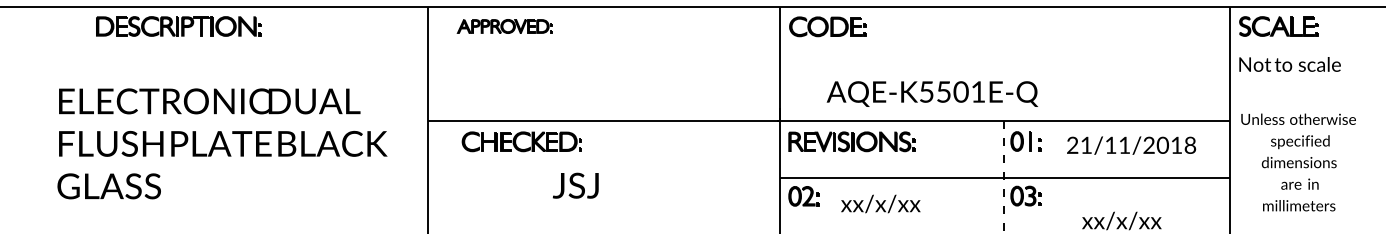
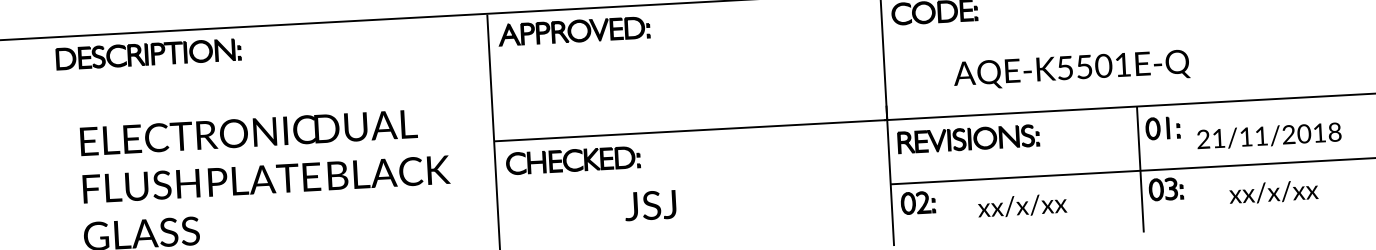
part: (178, 26) -> (148, 54), moved
part: (504, 26) -> (573, 31), size x1.43
text: (931, 93) -> (1070, 69), moved
part: (521, 141) -> (572, 160), moved
text: (1131, 145) -> (1269, 135), moved
line: (1003, 177) -> (1139, 169), dashed -> solid
text: (575, 185) -> (650, 205), moved
text: (880, 203) -> (1022, 205), moved
text: (1121, 220) -> (1273, 191), moved

